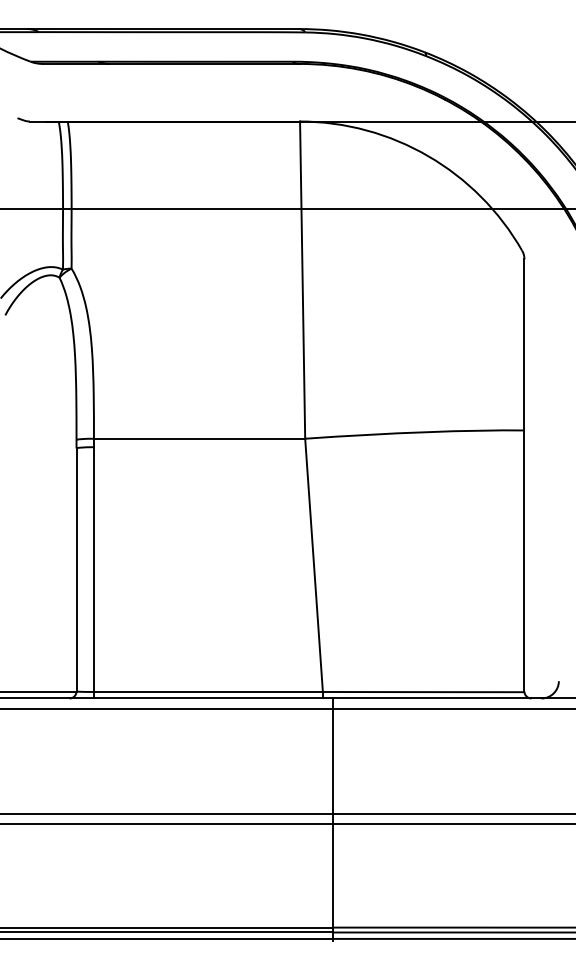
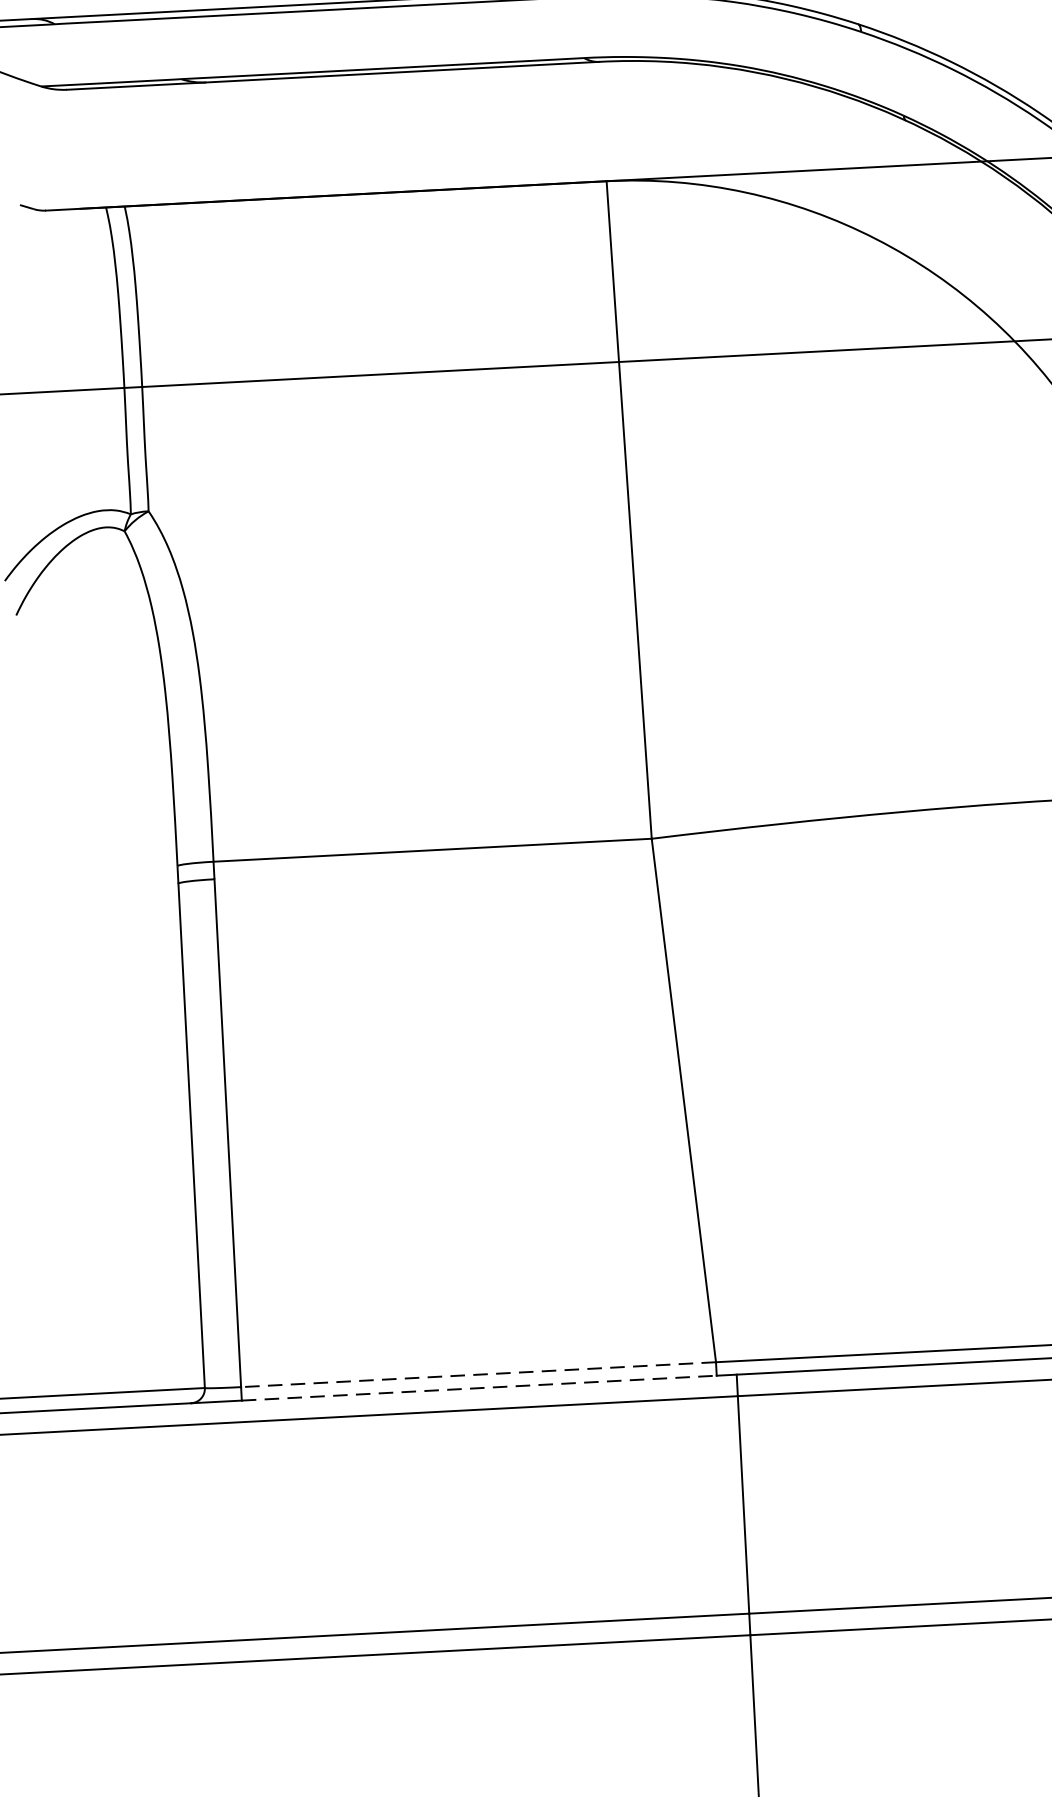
line: (207, 691) -> (476, 1373), solid -> dashed
line: (208, 698) -> (479, 1388), solid -> dashed

